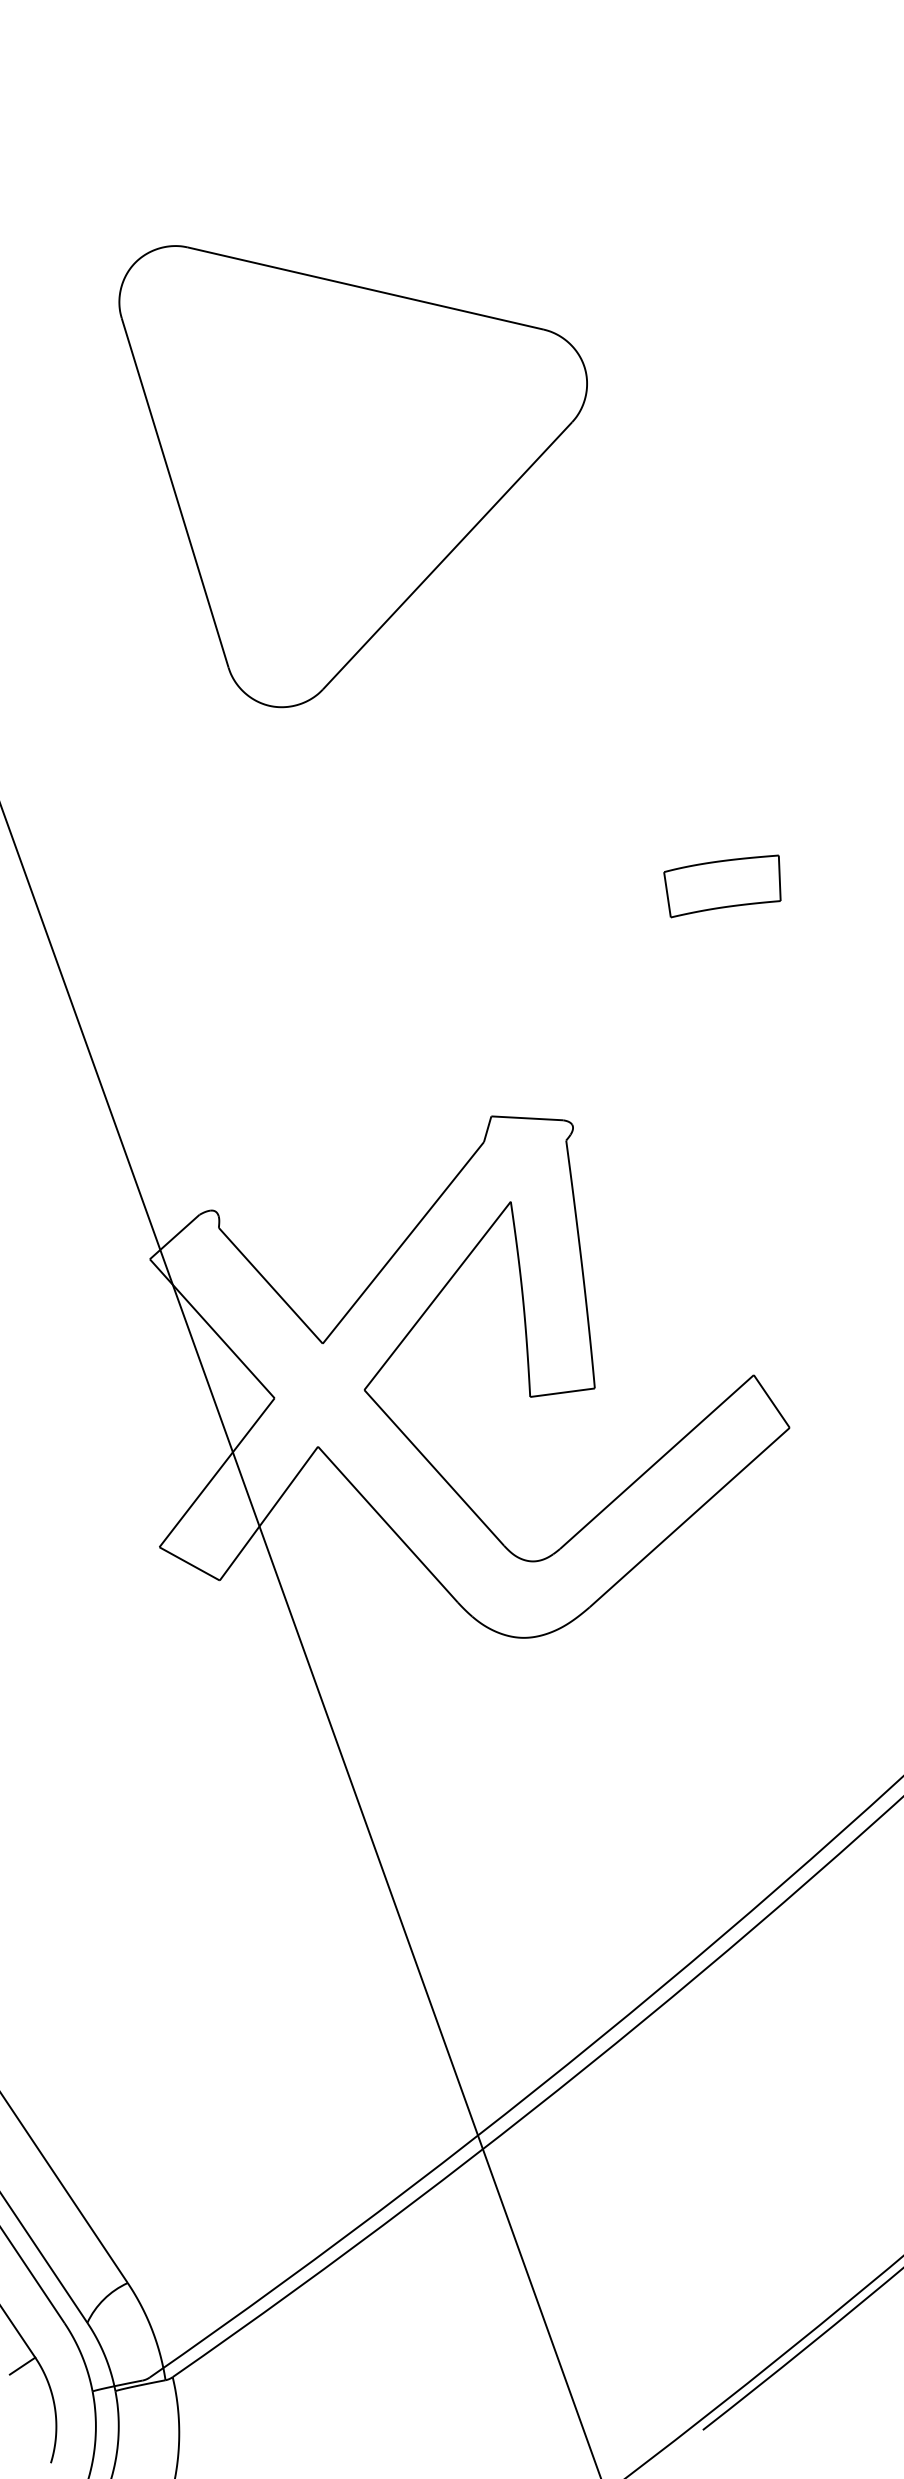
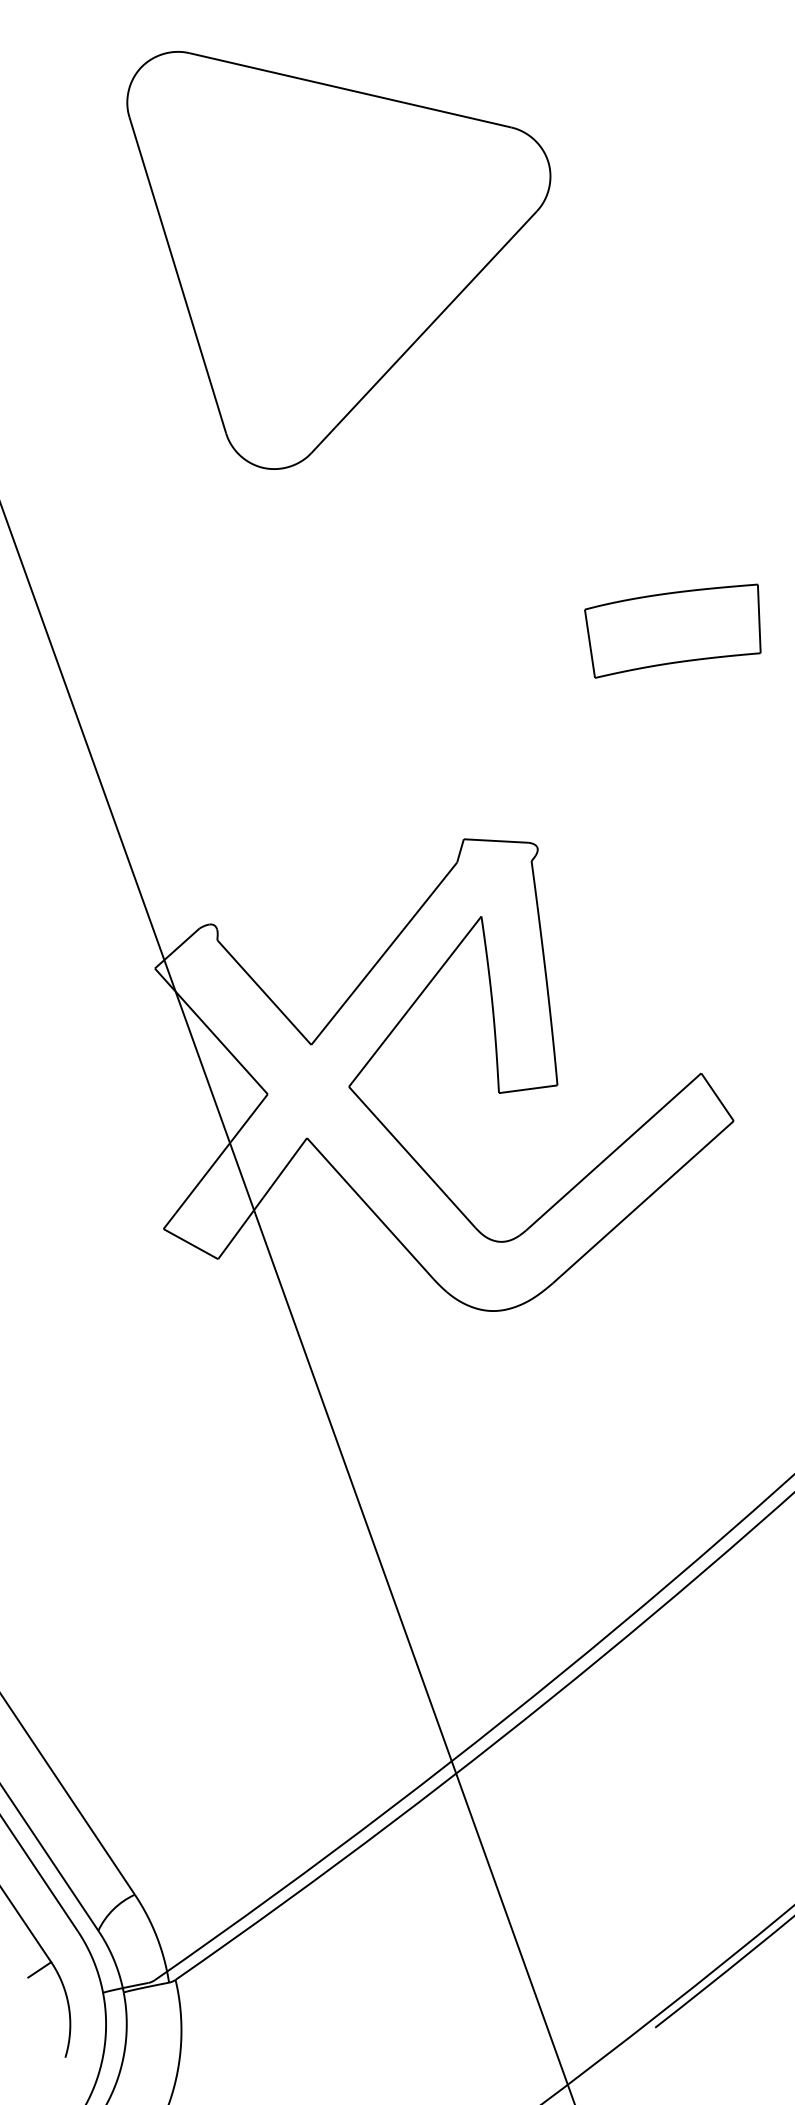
part: (722, 886) -> (672, 631), size x1.67

